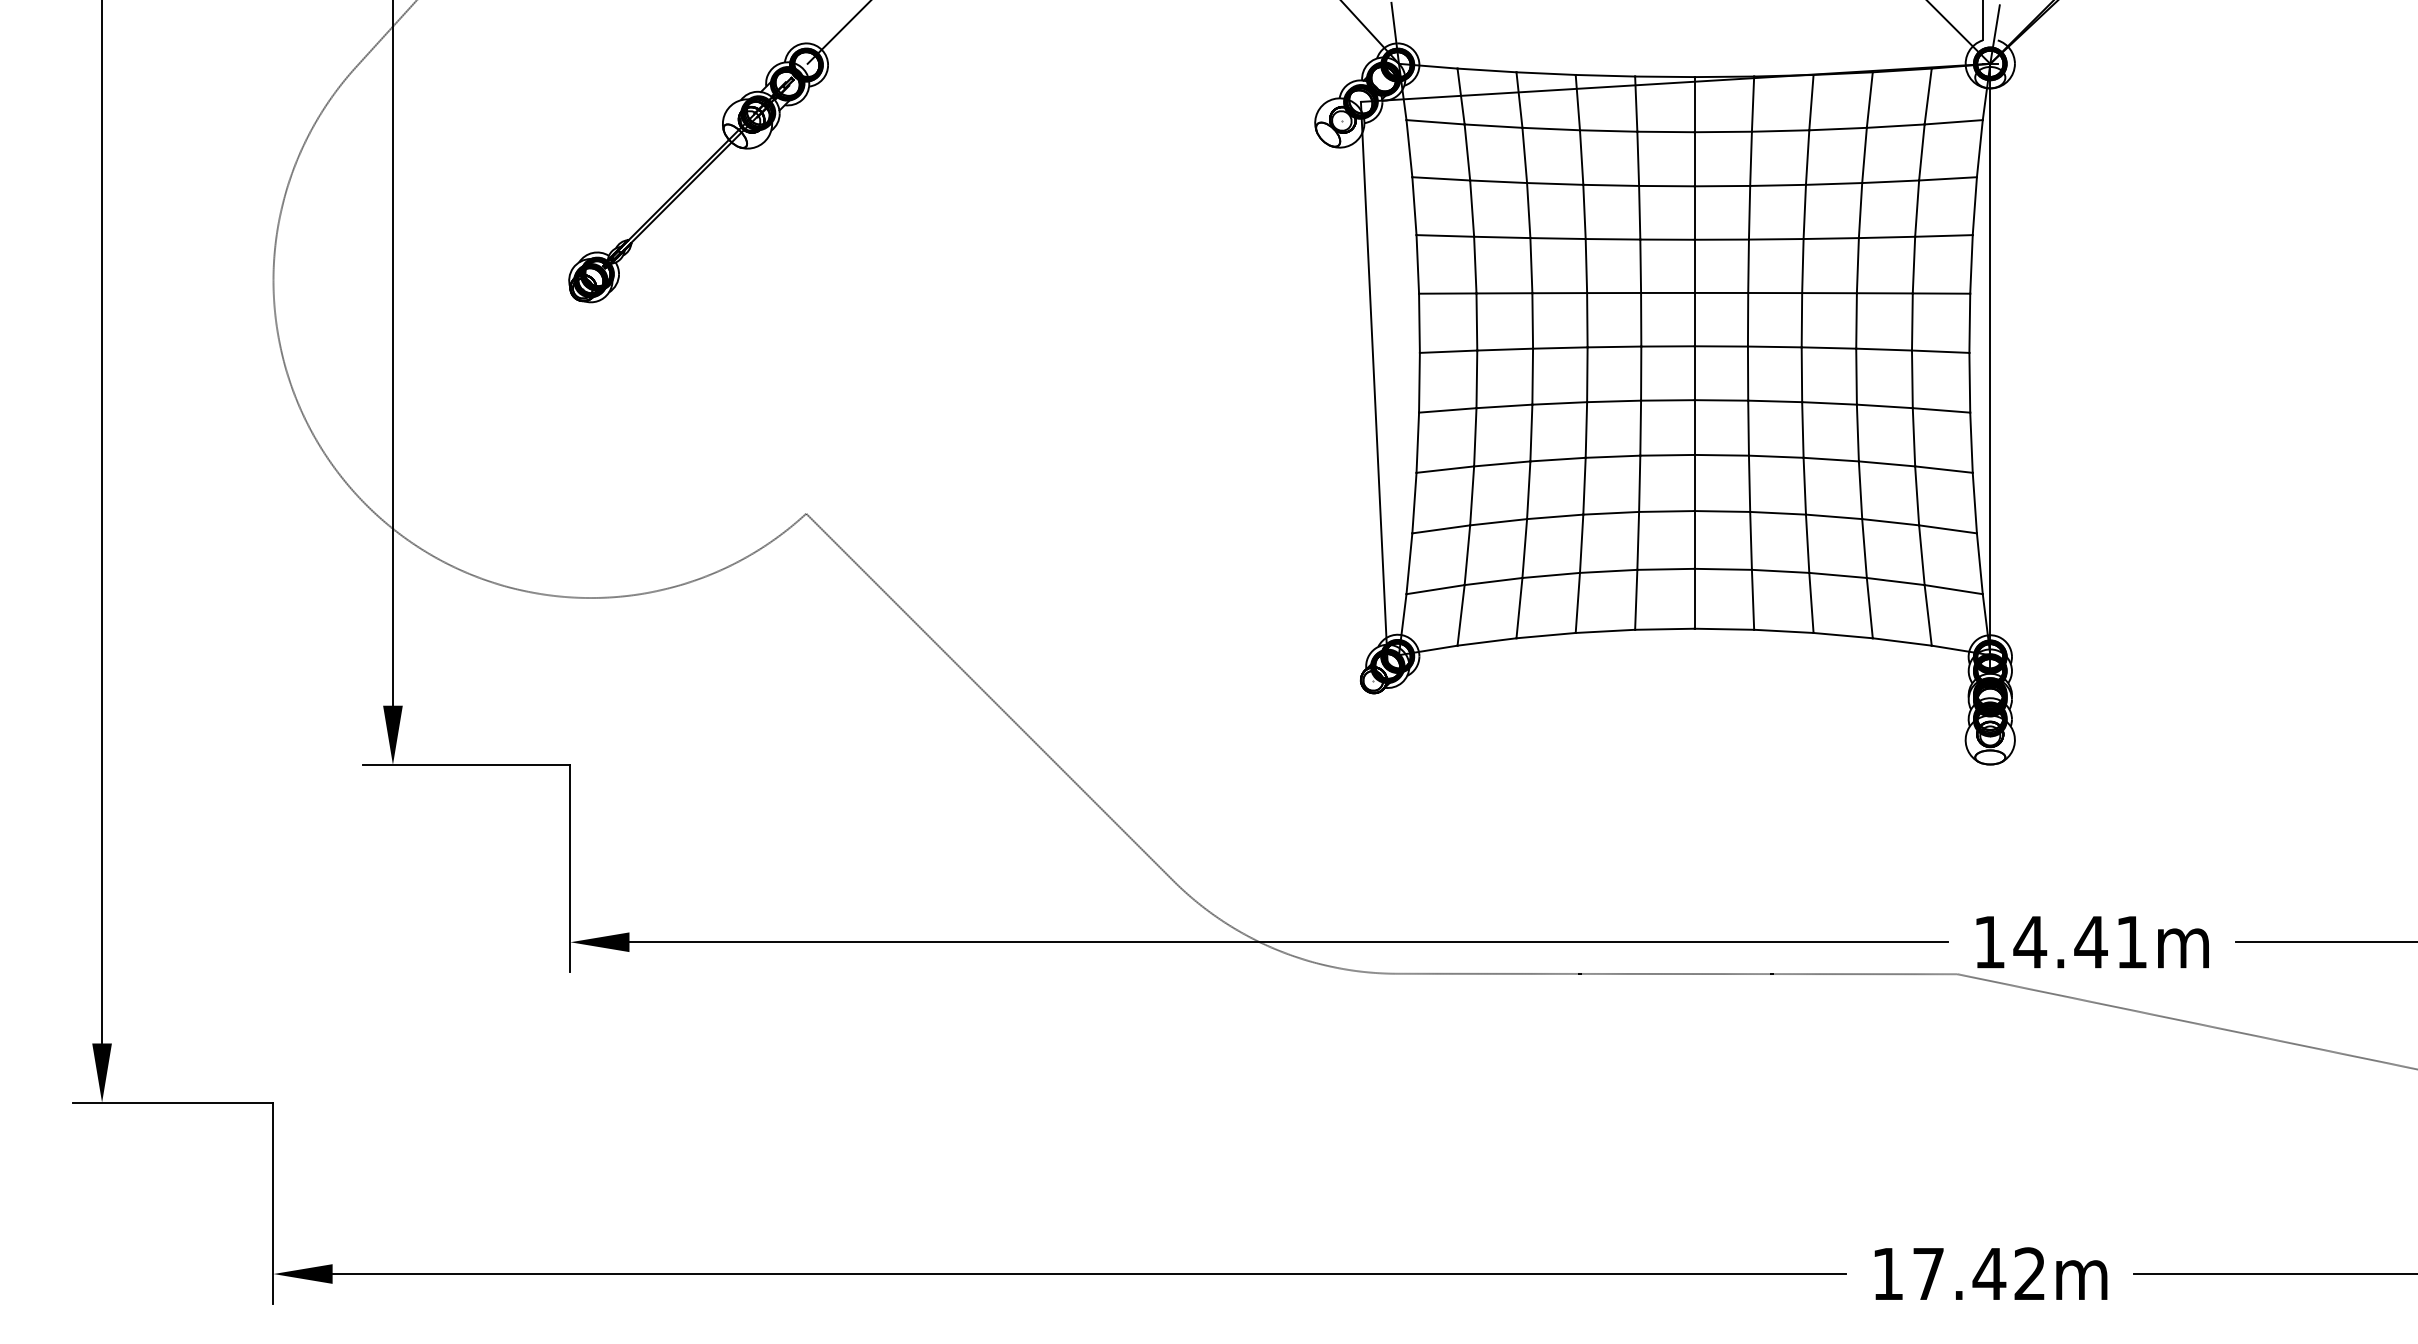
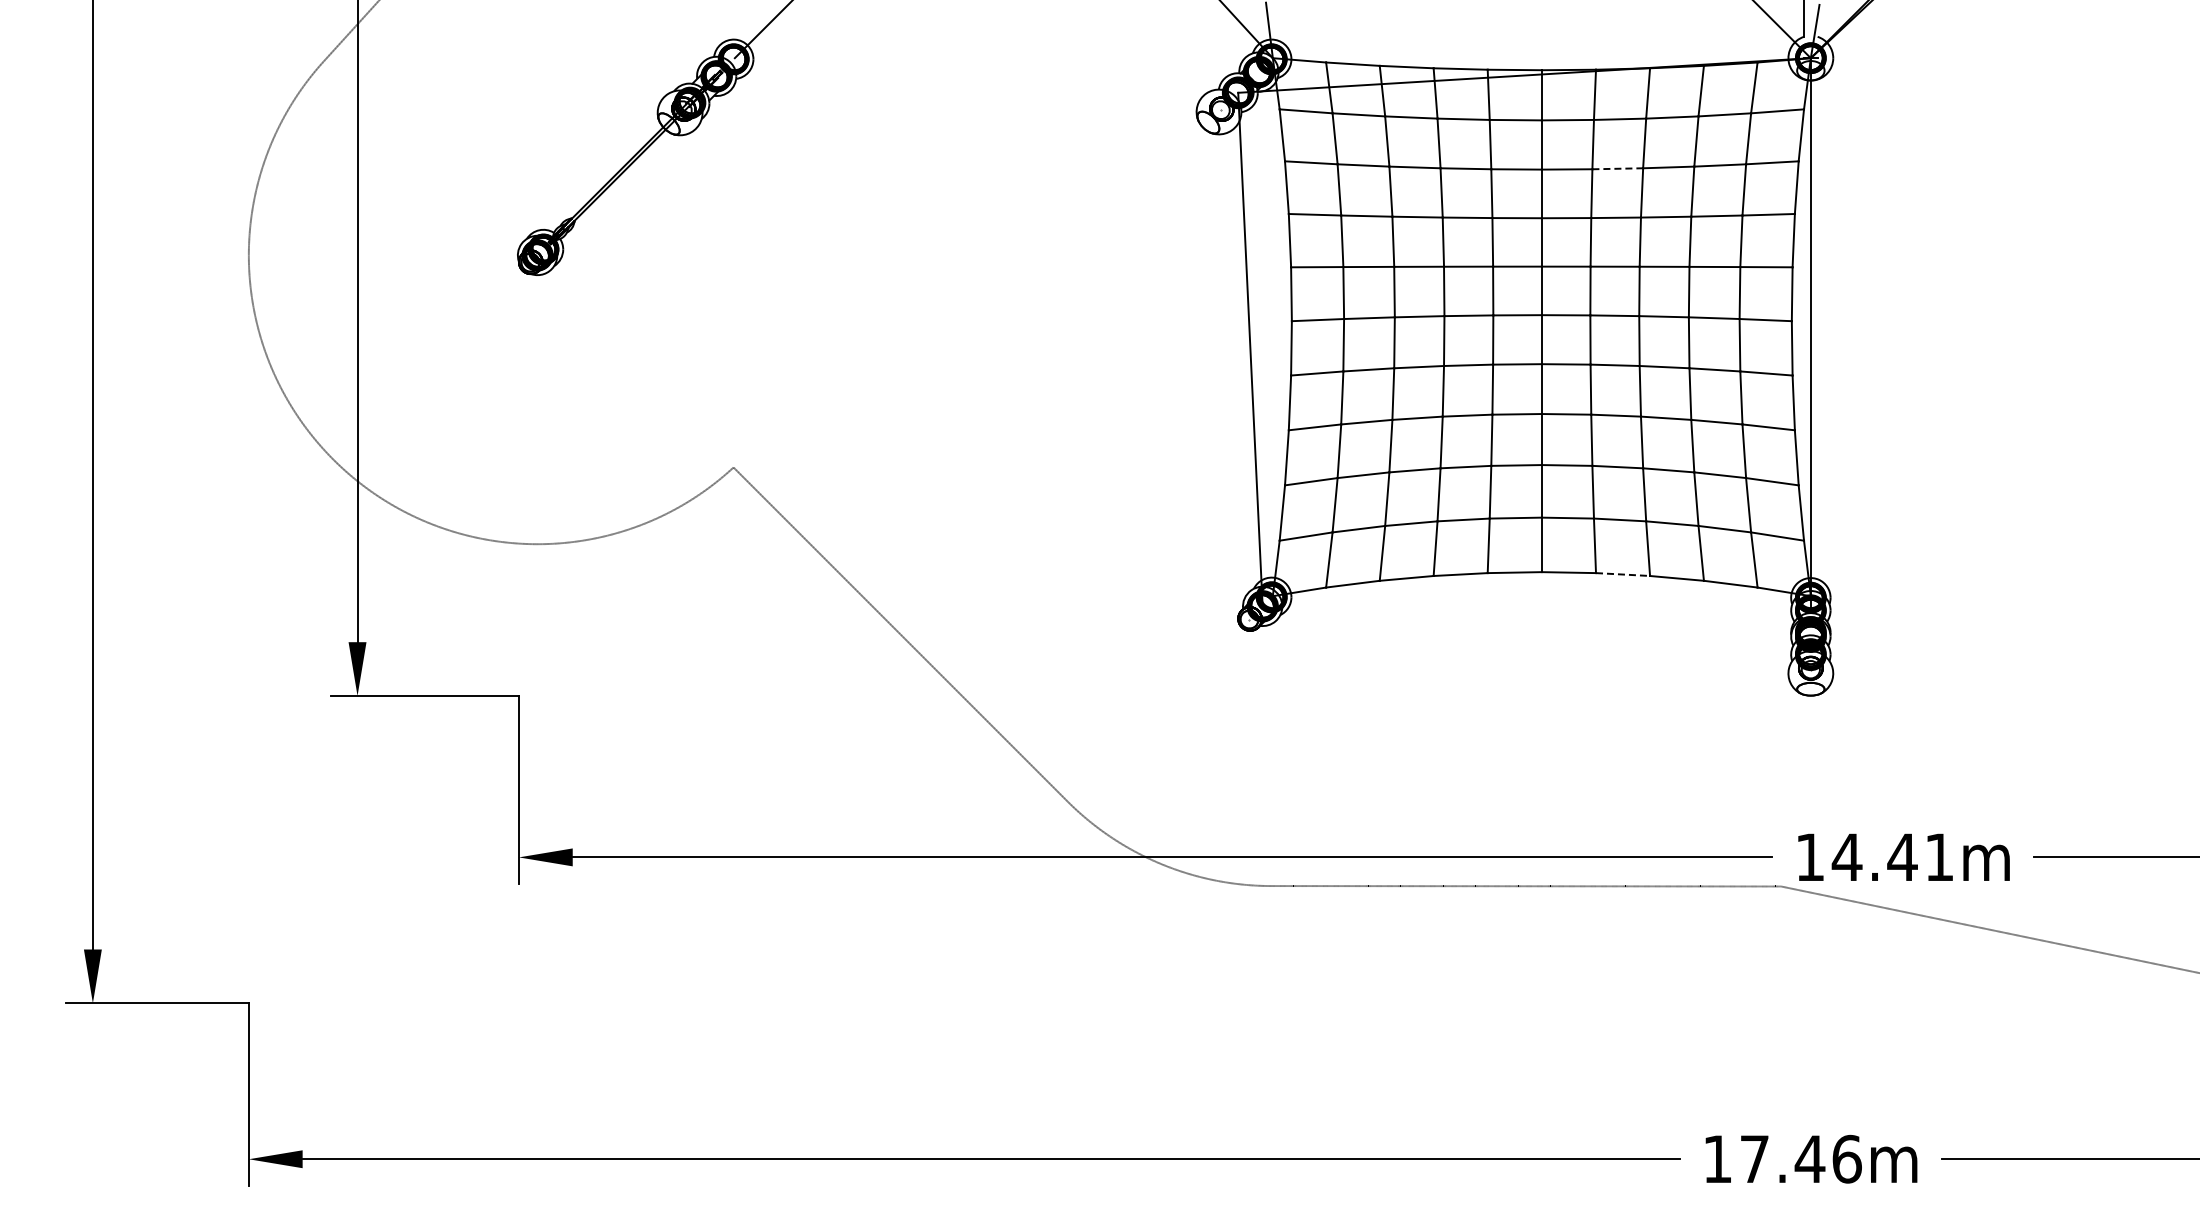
line: (1778, 185) -> (1618, 168), solid -> dashed
line: (1784, 631) -> (1623, 574), solid -> dashed
text: (2029, 1273) -> (1846, 1158), 17.42m -> 17.46m

